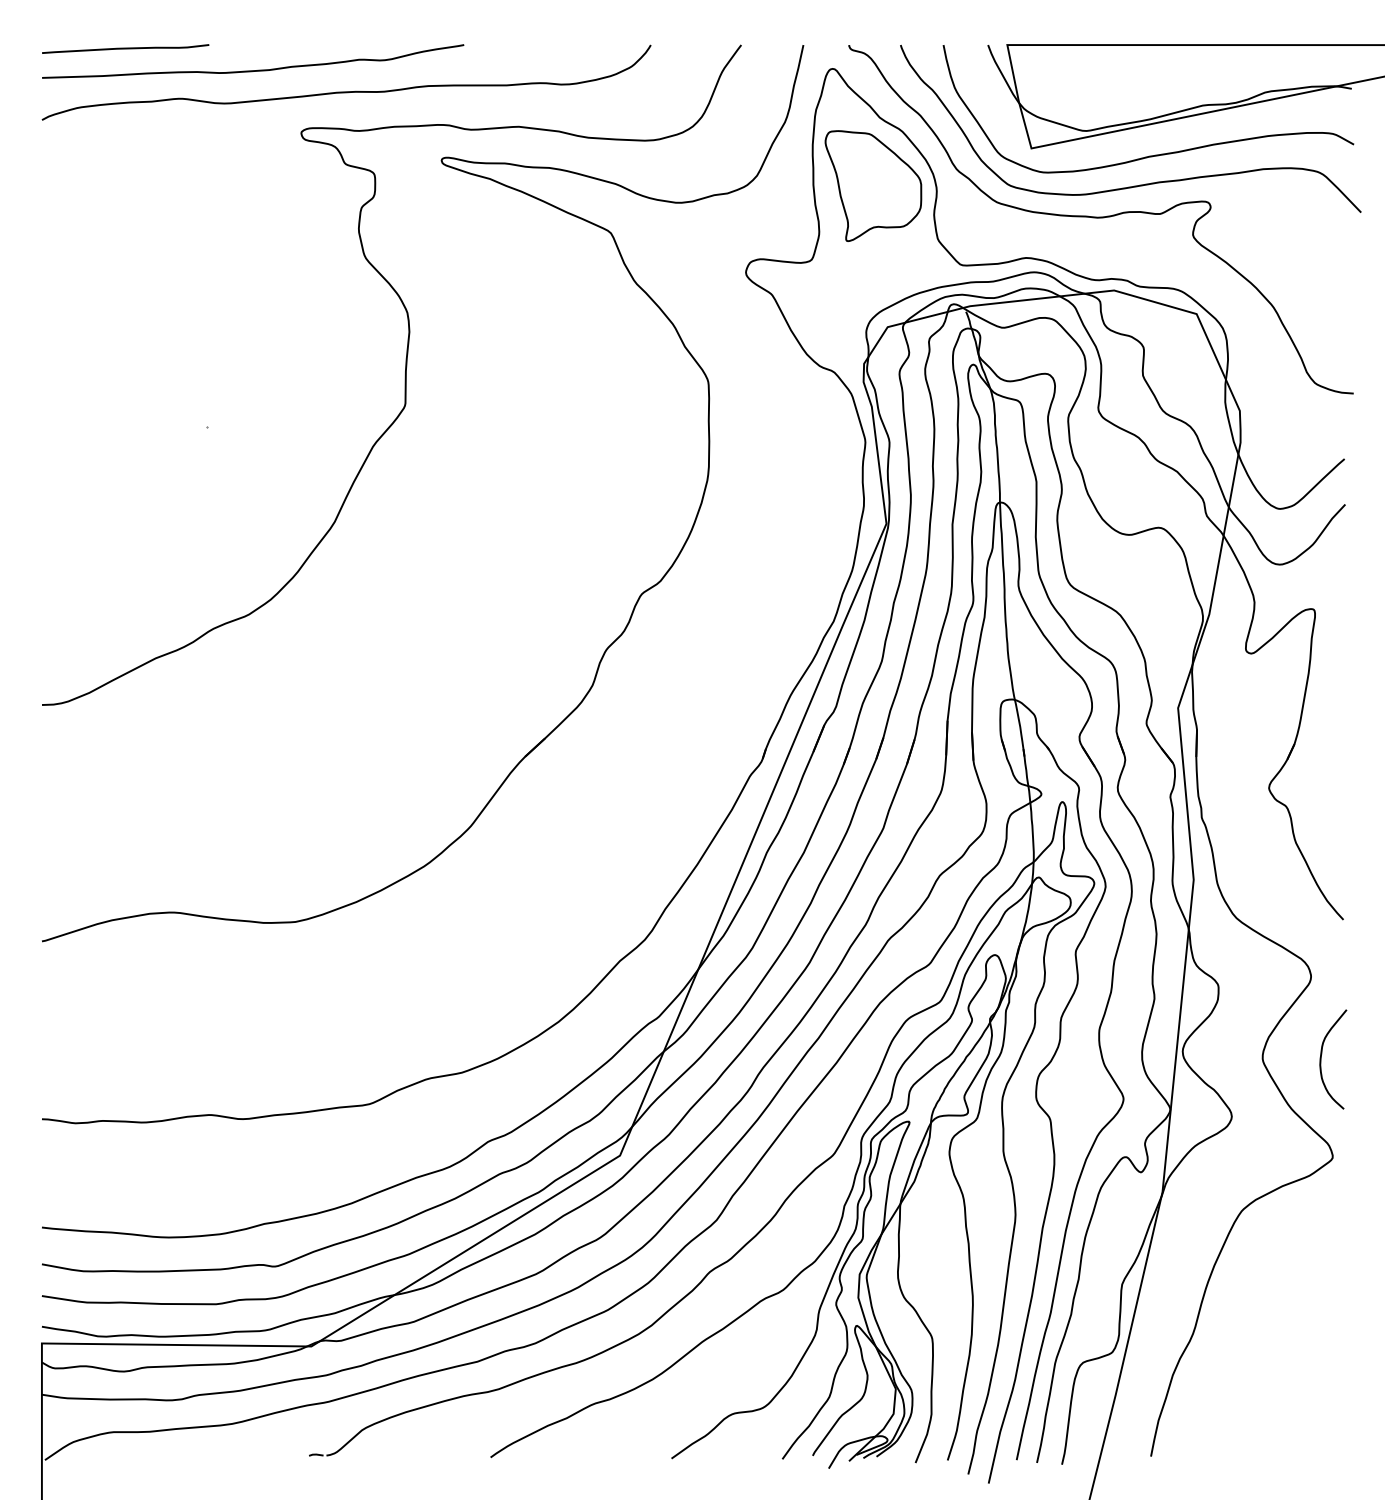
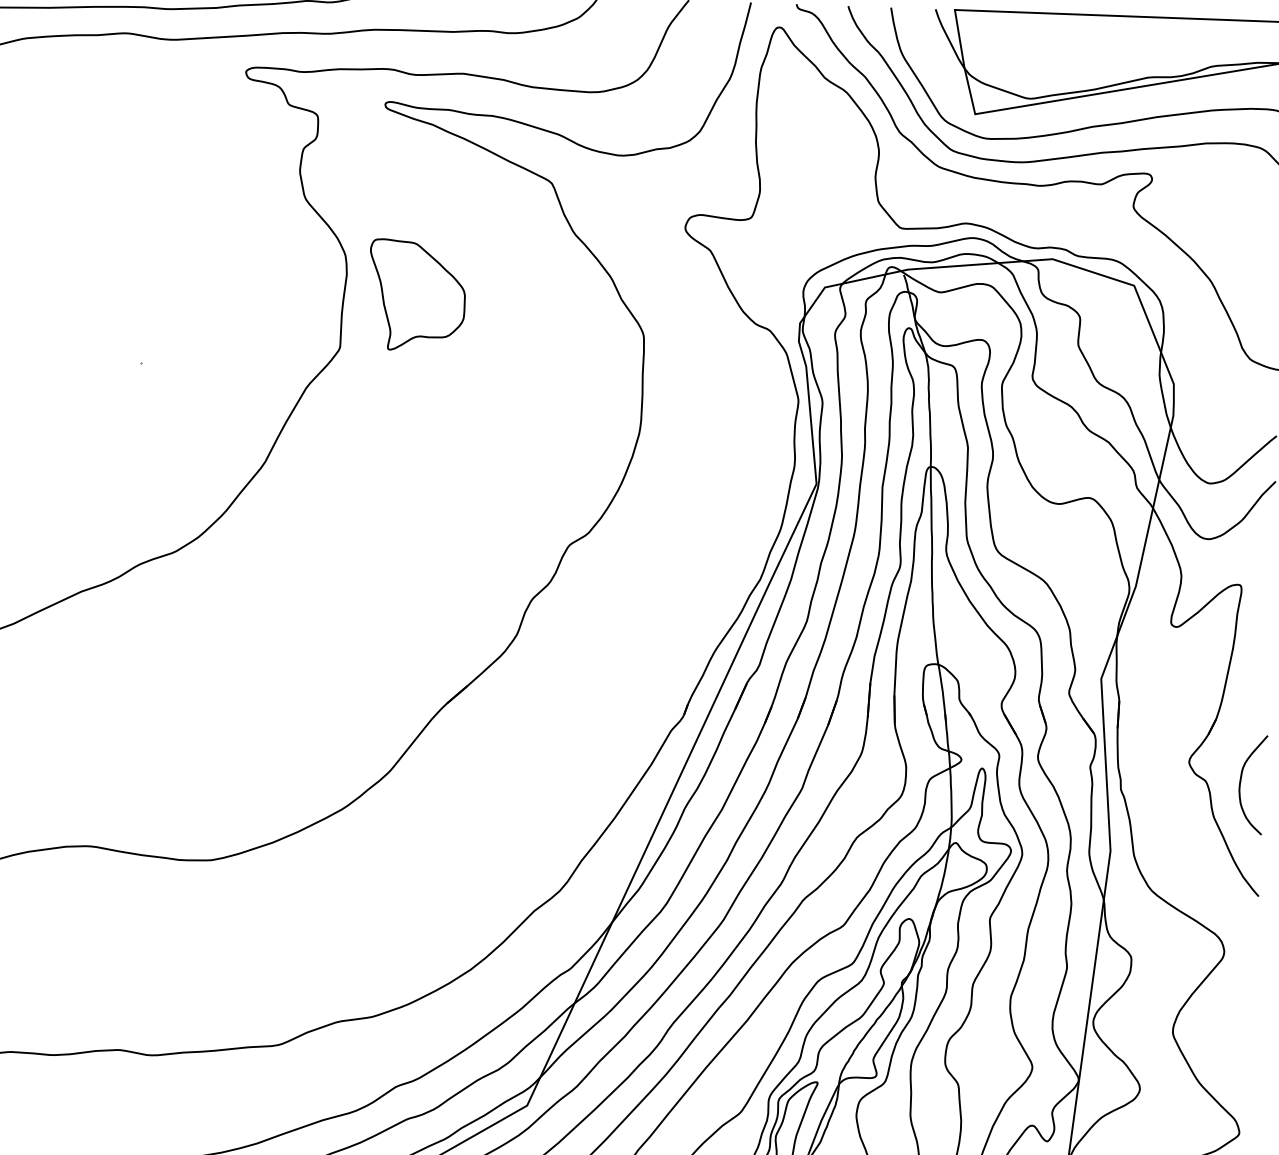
part: (873, 185) -> (417, 294), moved
curve: (1321, 1059) -> (1240, 784), moved

